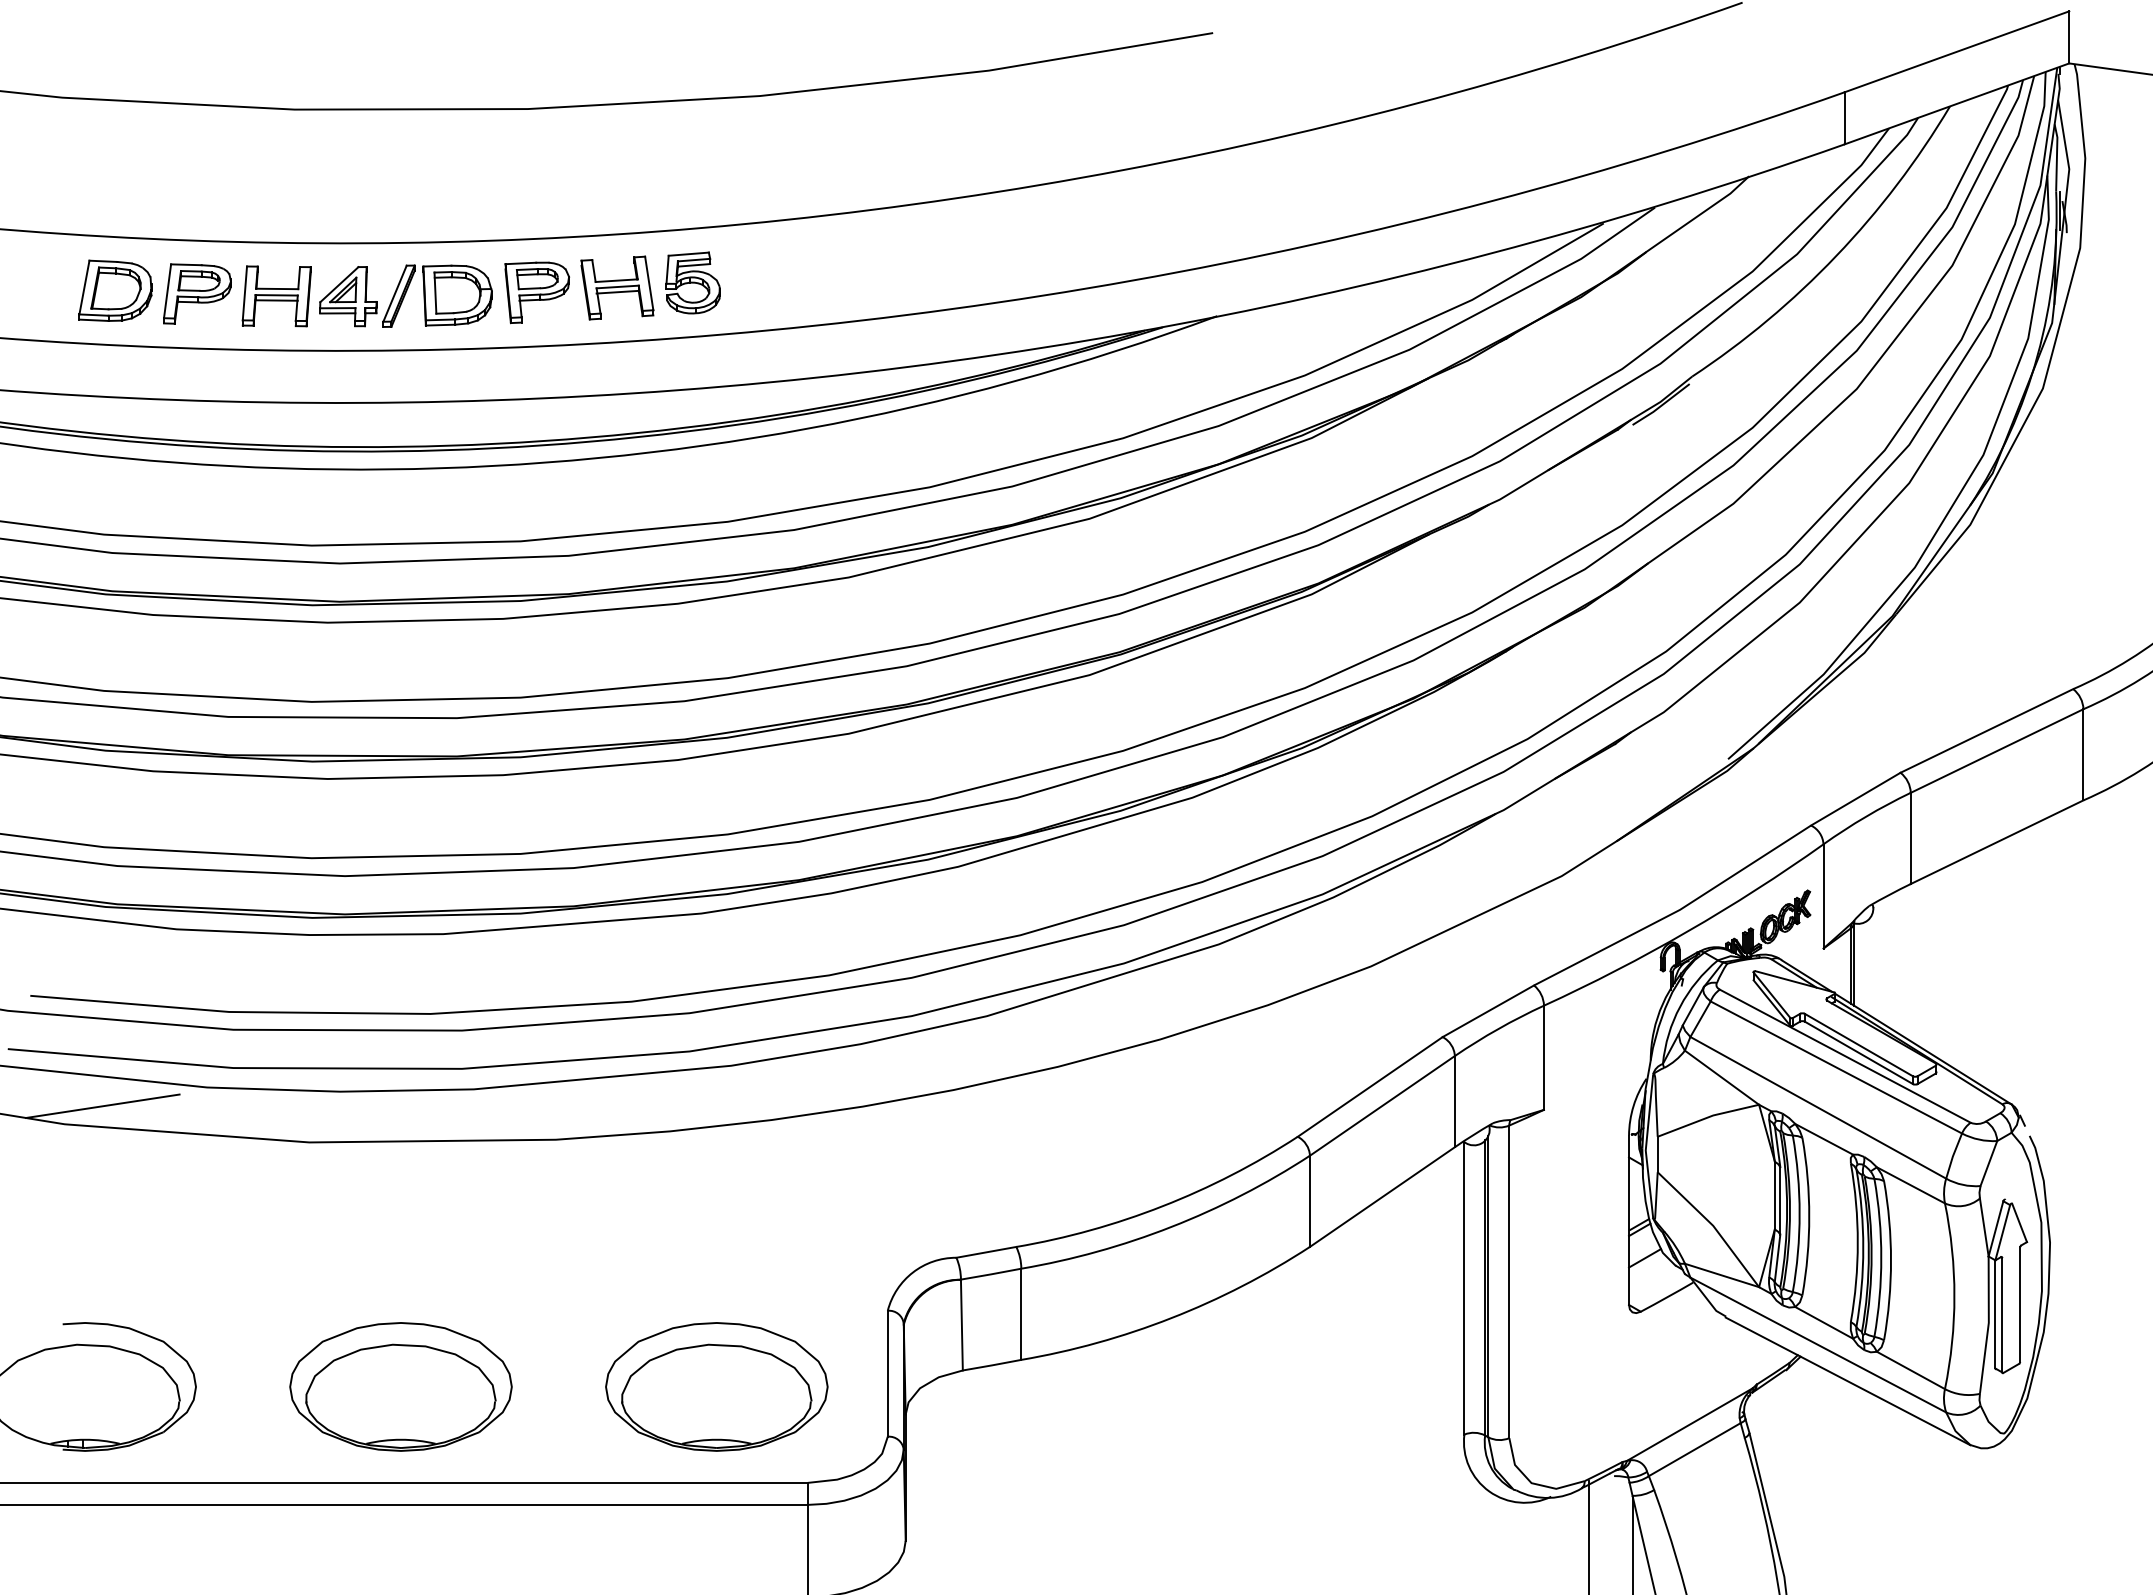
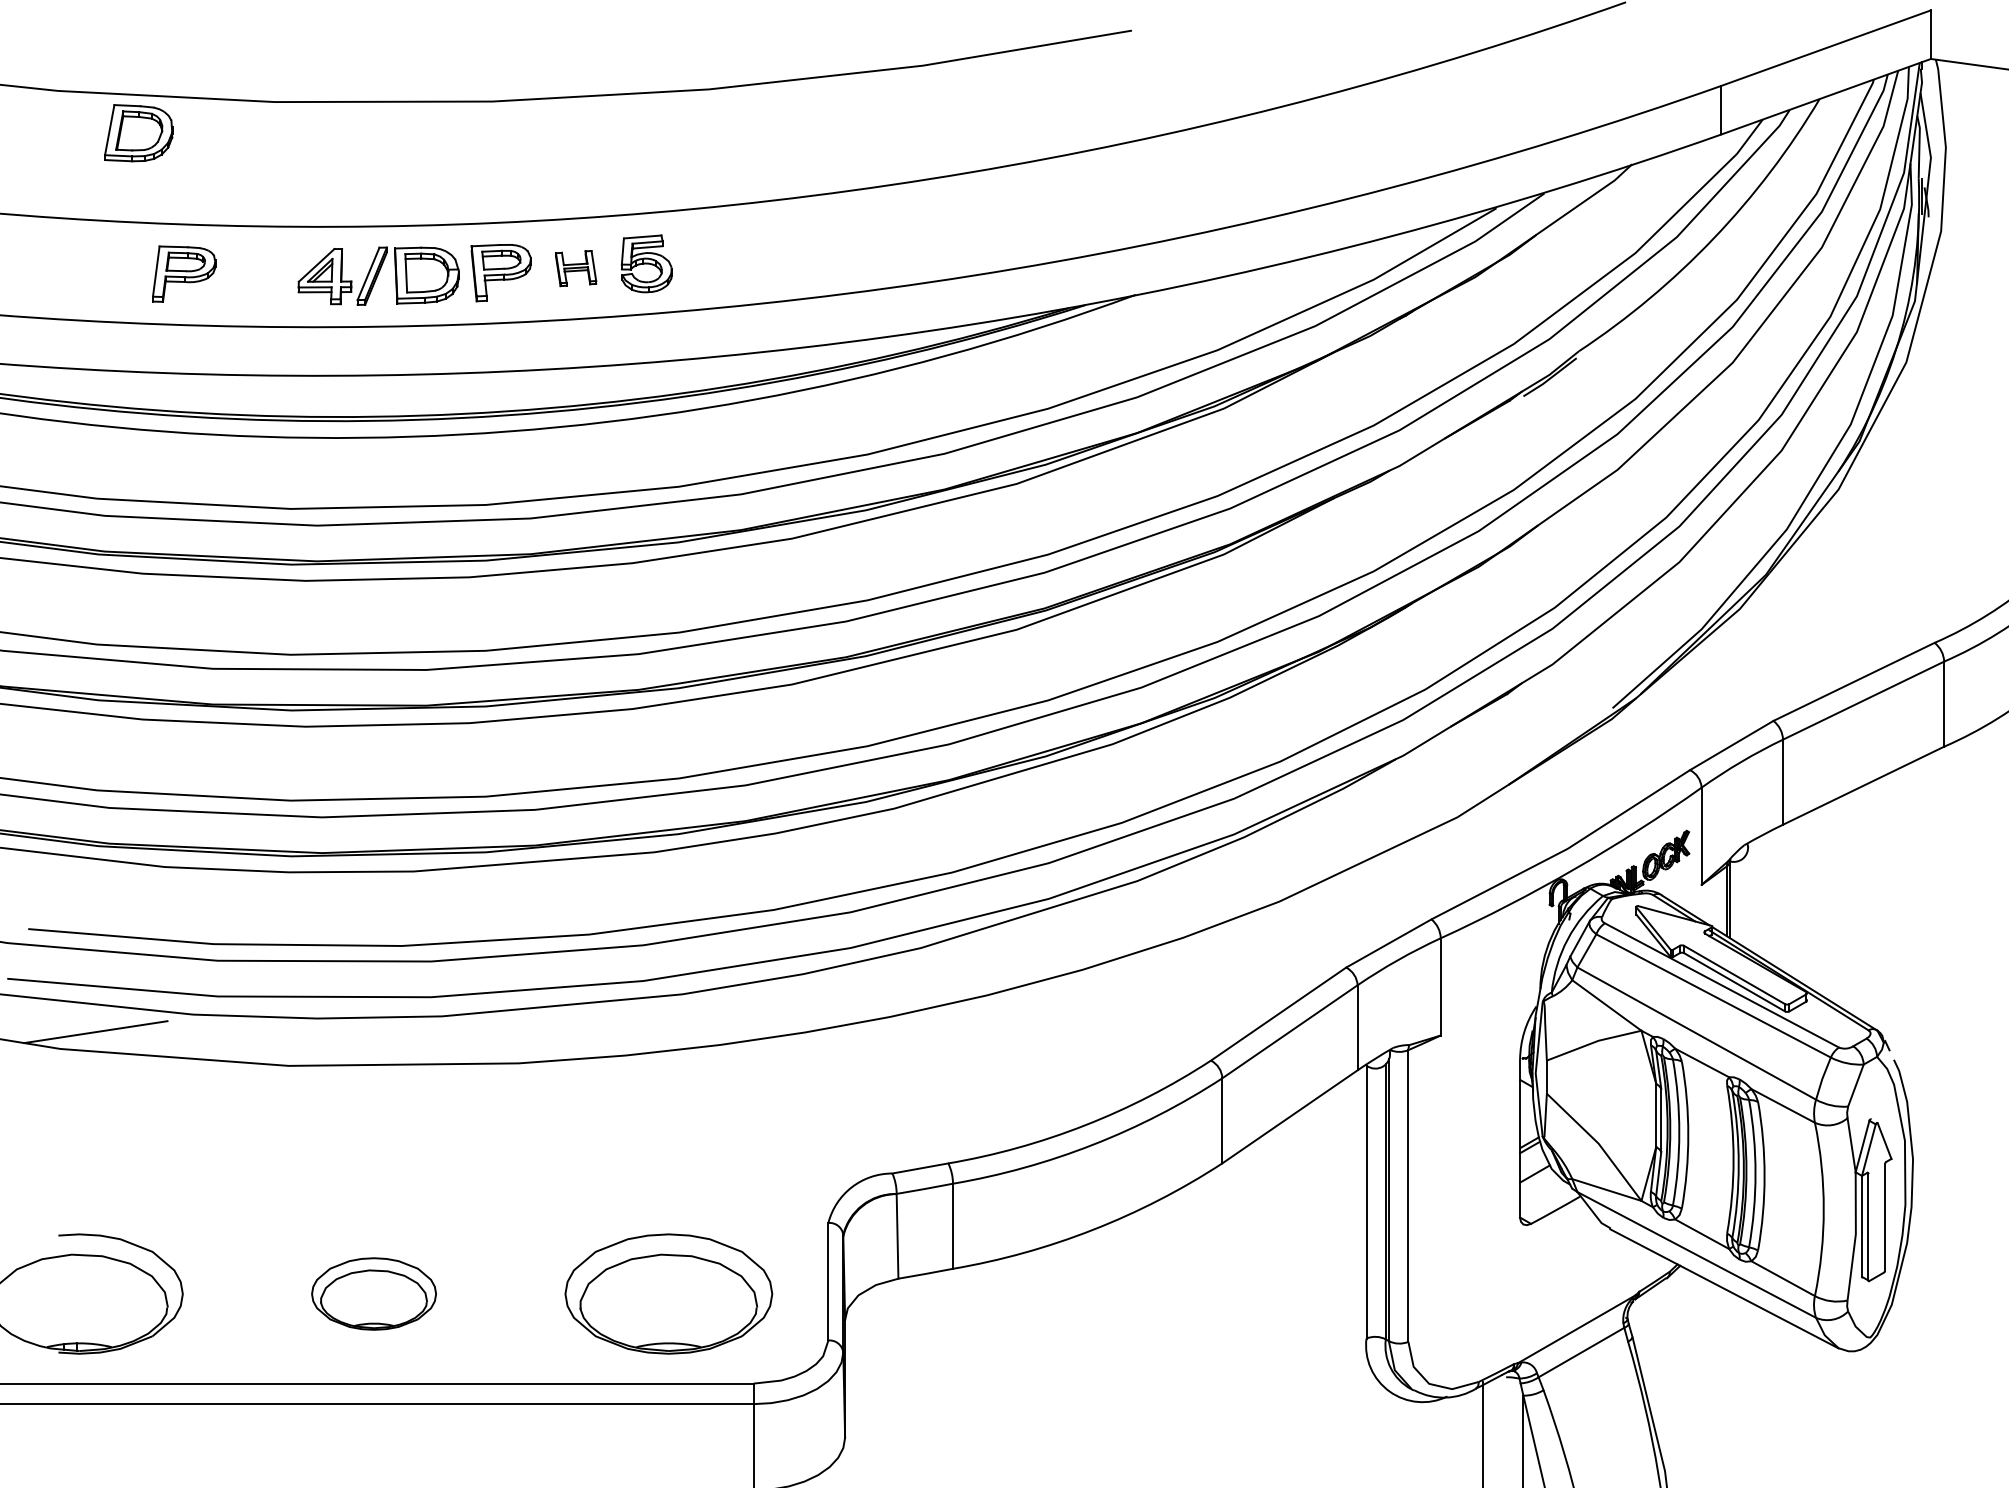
part: (616, 287) -> (575, 268), size x0.6
part: (115, 291) -> (138, 133), moved
part: (276, 296) -> (257, 276), removed
part: (400, 1386) -> (373, 1293), size x0.6

